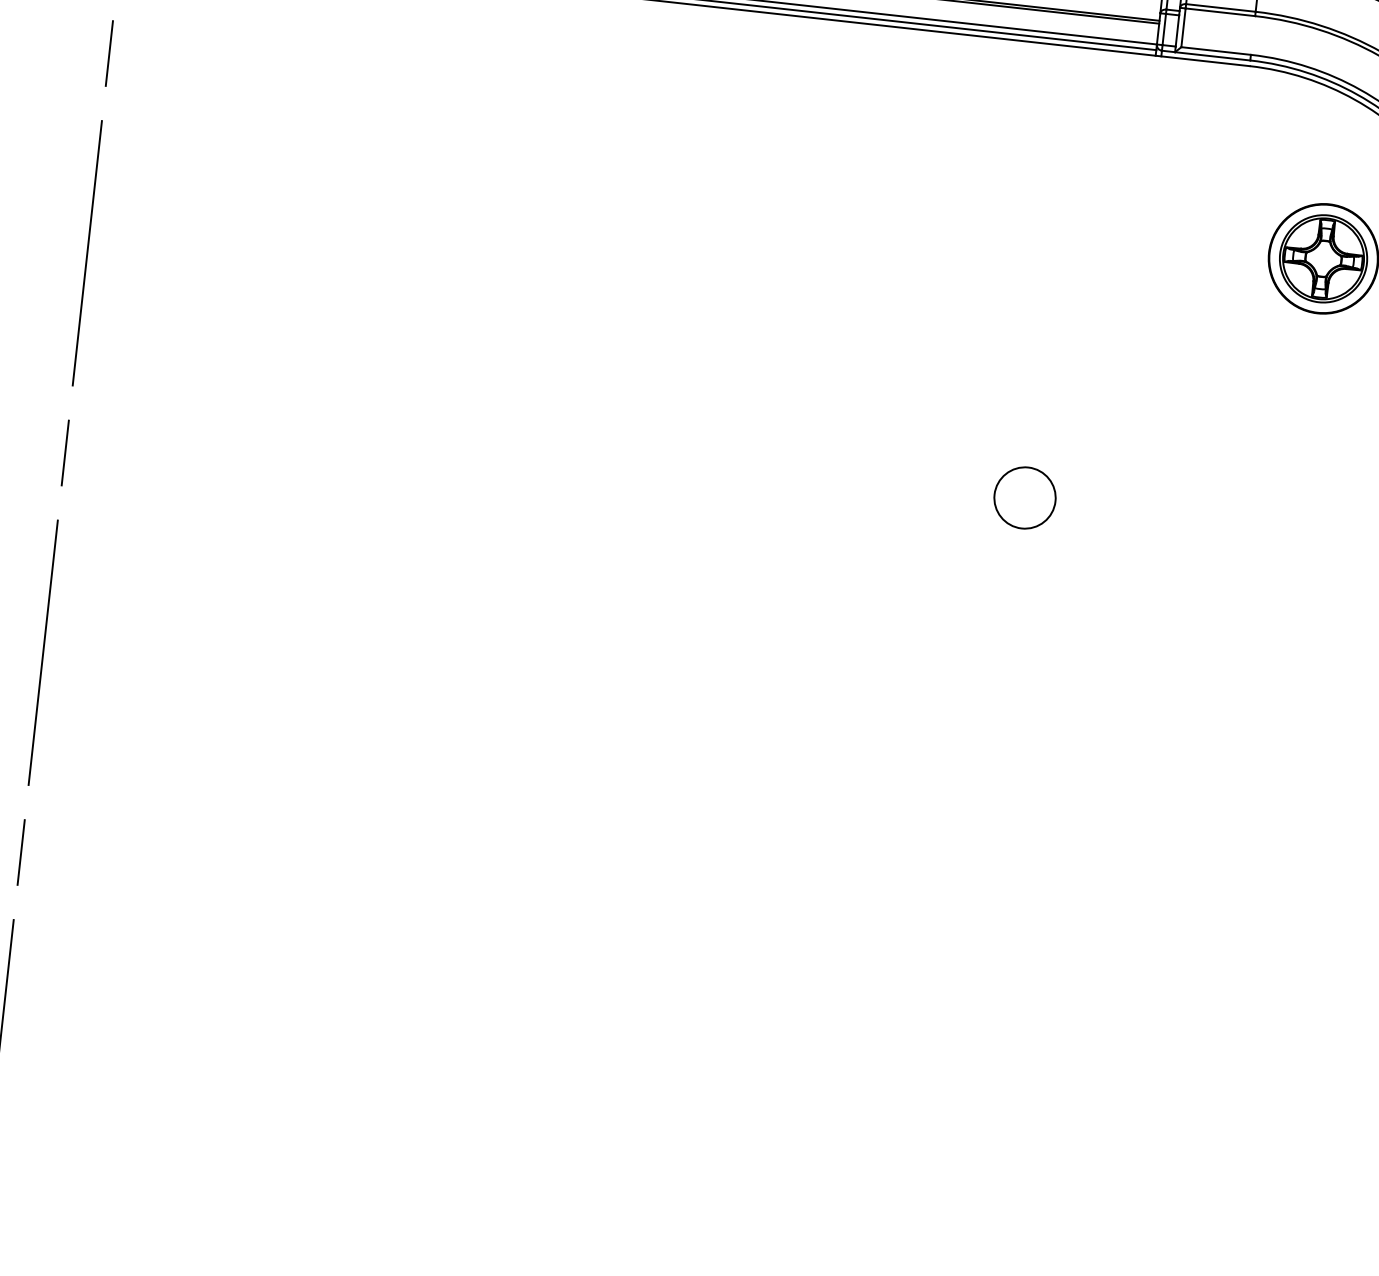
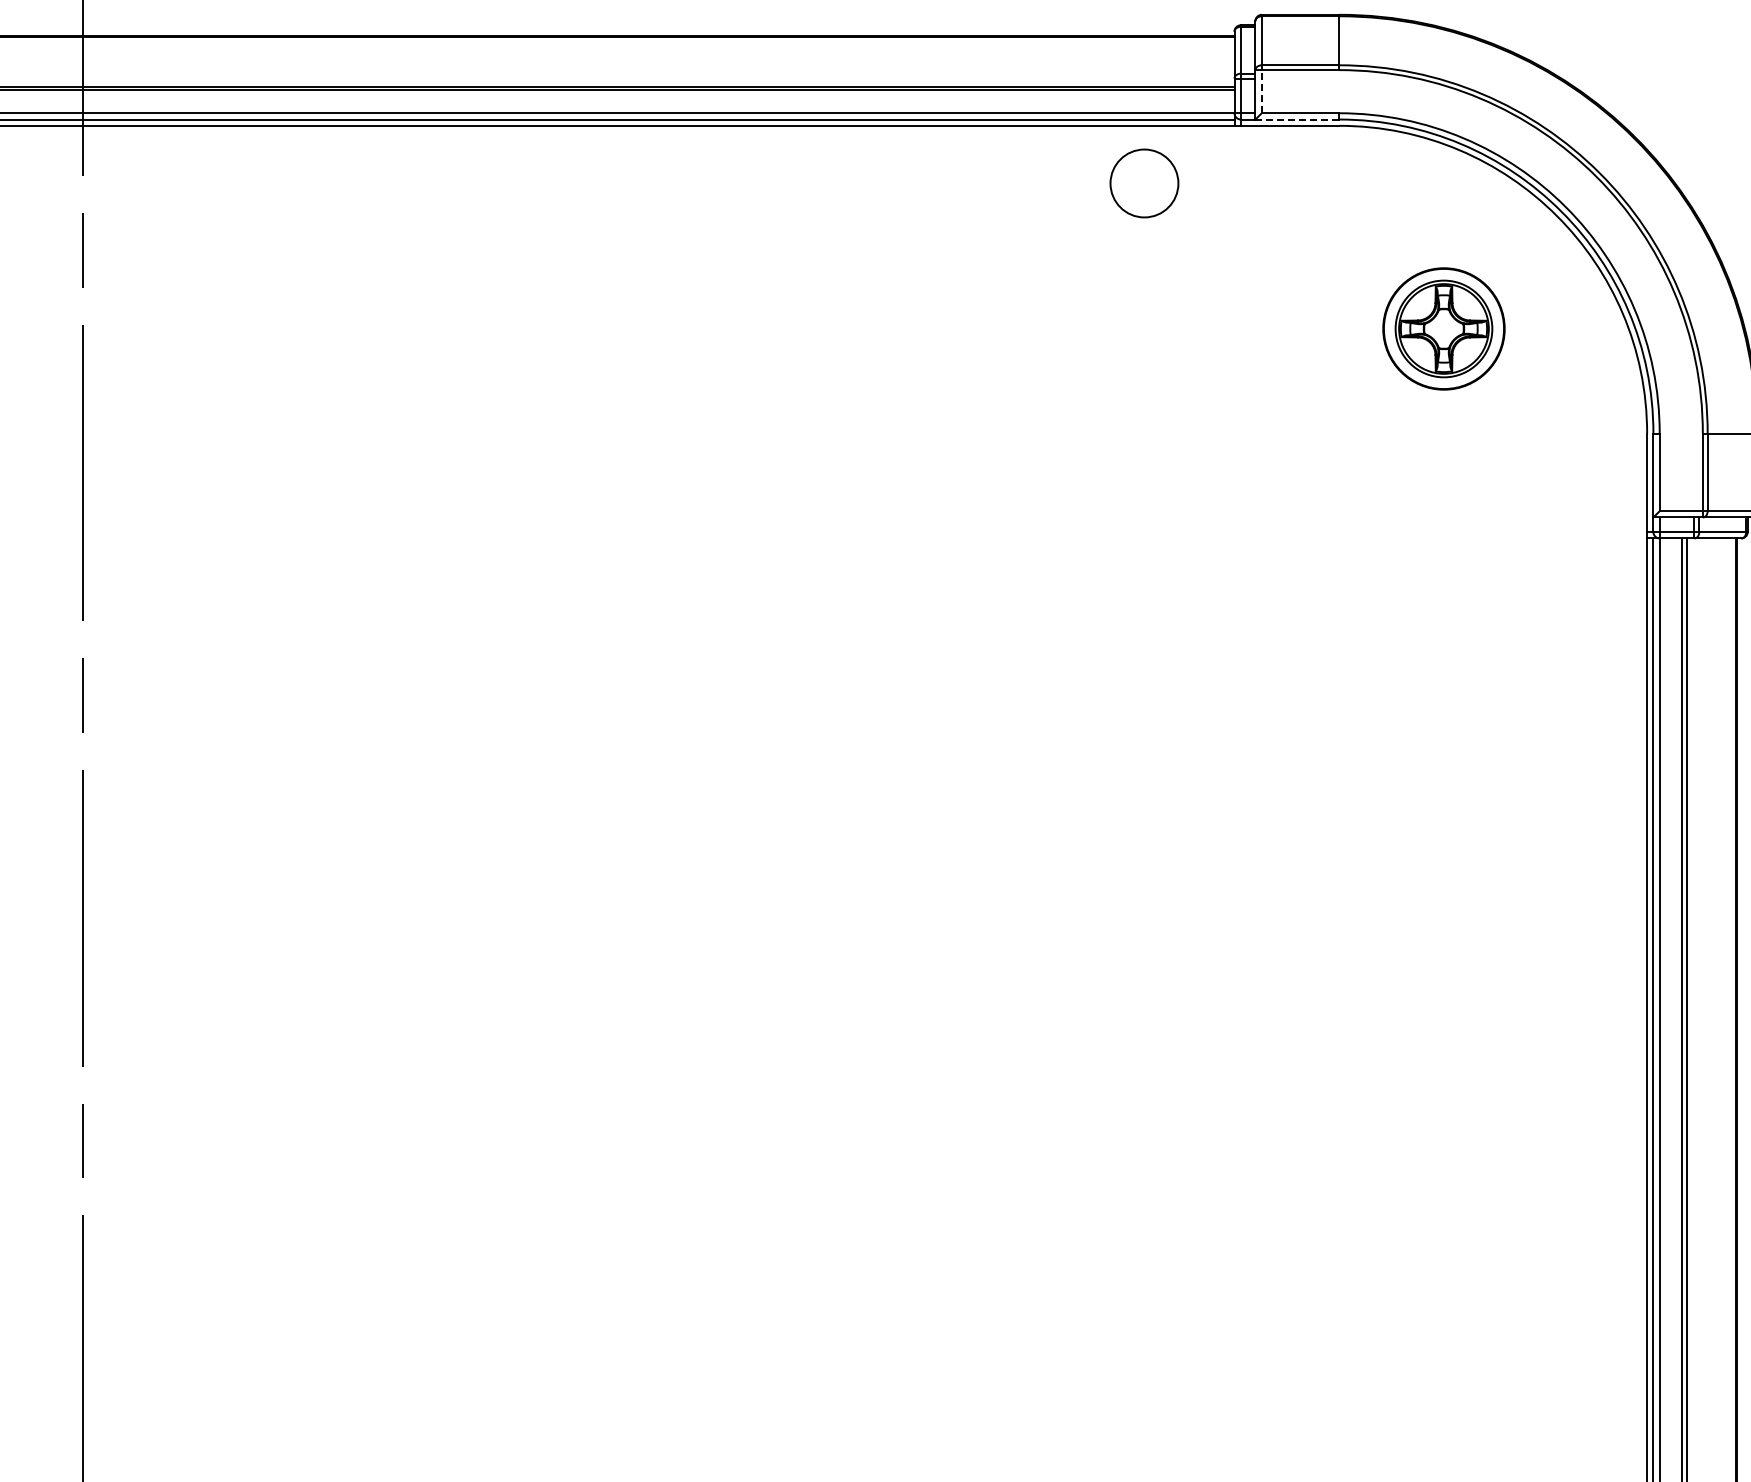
line: (1183, 27) -> (1261, 91), solid -> dashed
line: (1212, 56) -> (1297, 119), solid -> dashed
circle: (1025, 498) -> (1144, 183), moved

